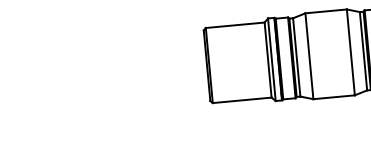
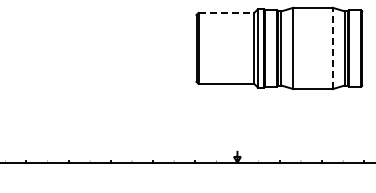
line: (235, 24) -> (226, 12), solid -> dashed
line: (350, 52) -> (332, 48), solid -> dashed

